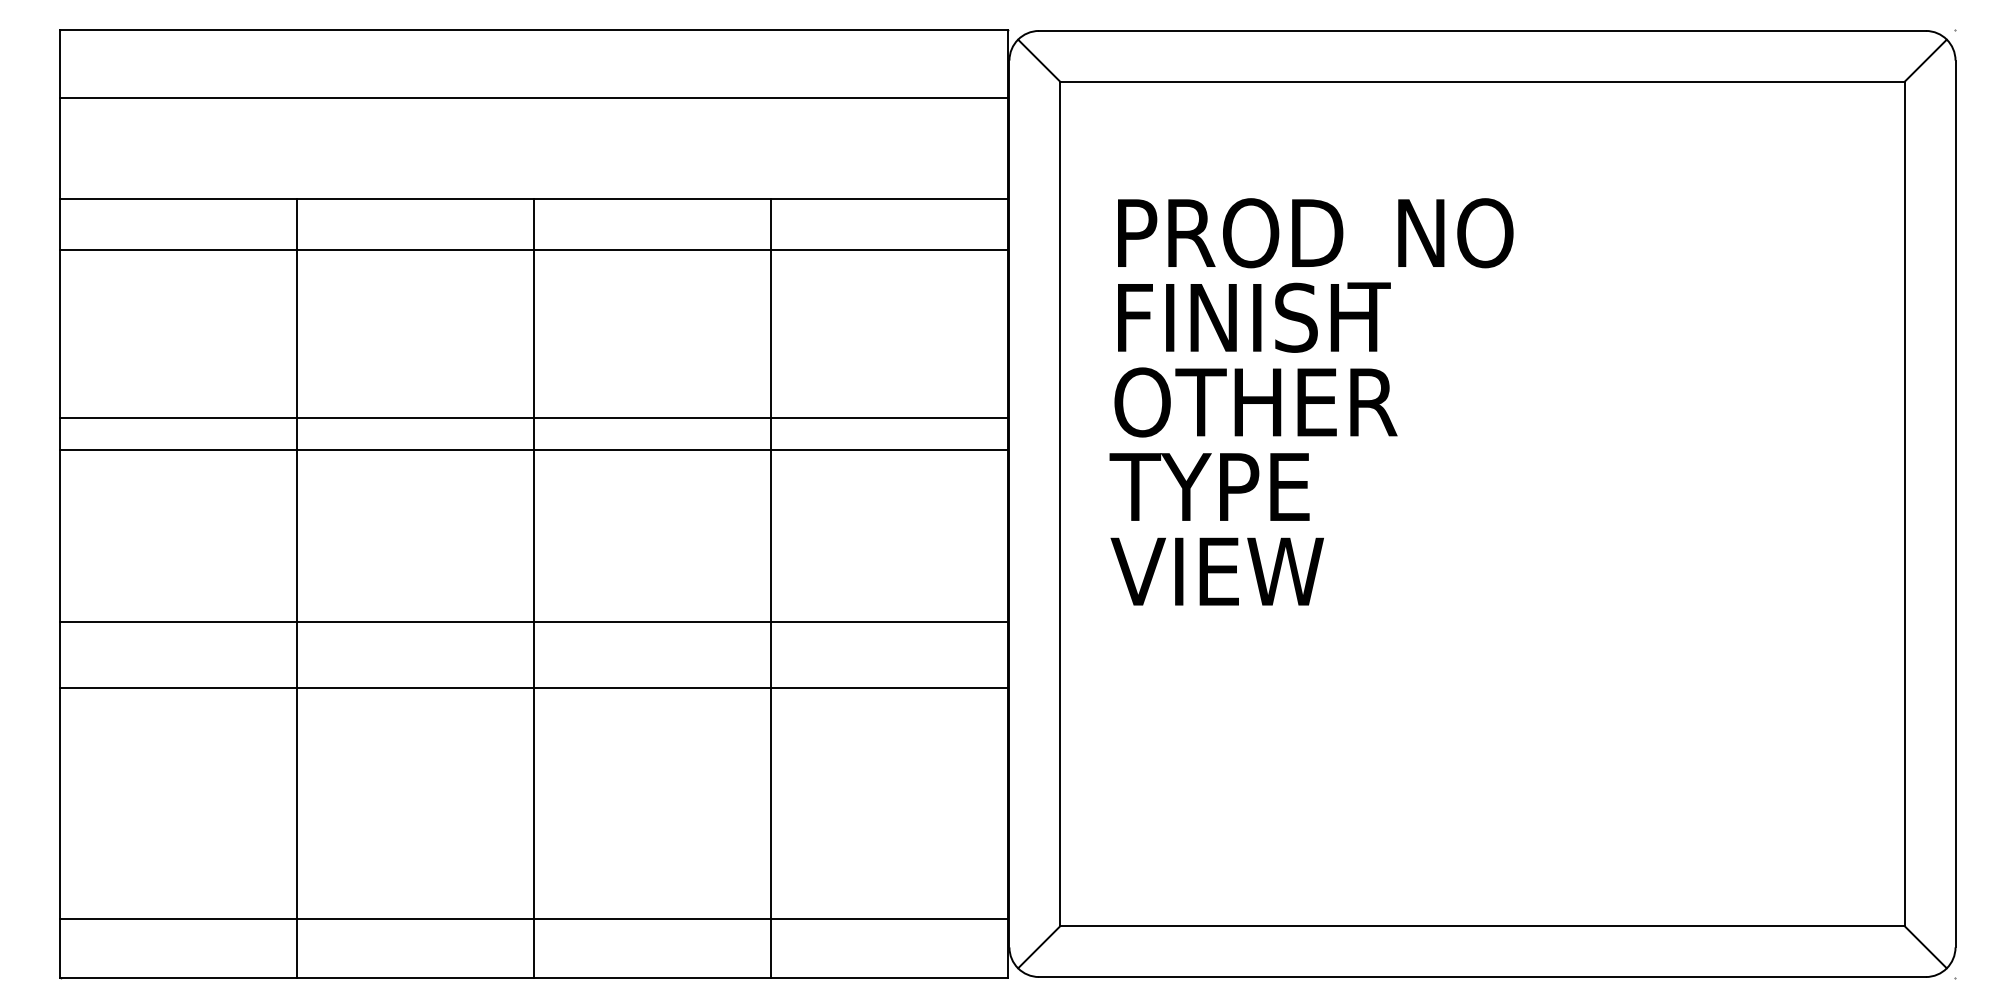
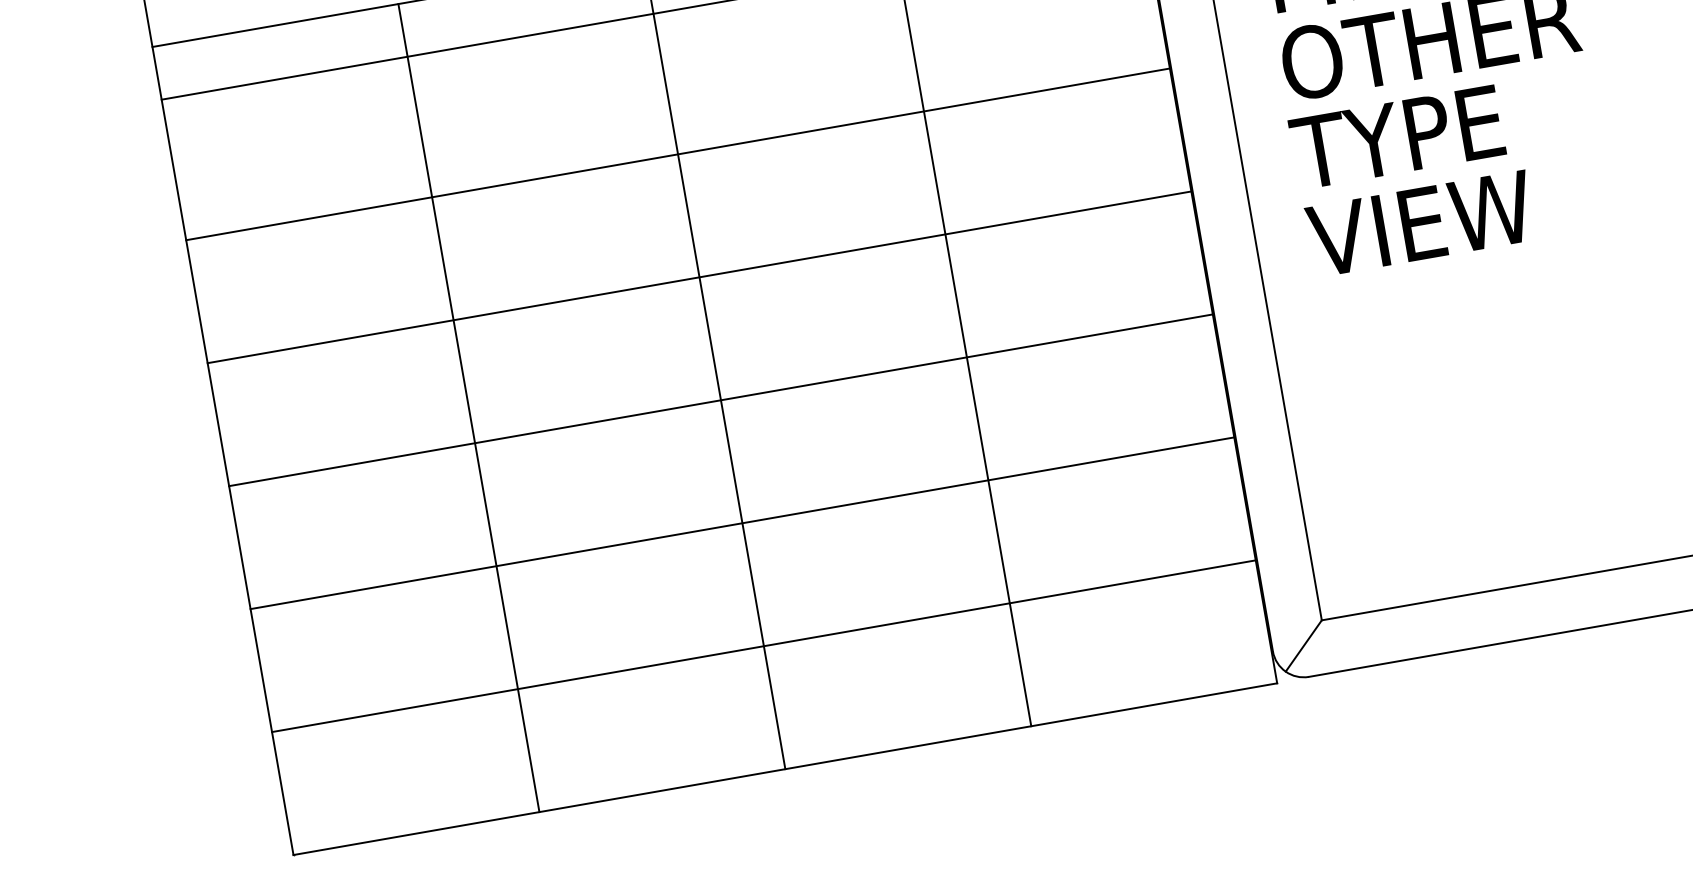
line: (534, 417) -> (678, 154), moved
line: (534, 449) -> (699, 276), moved
line: (534, 687) -> (742, 522), moved
line: (534, 919) -> (764, 646), moved

